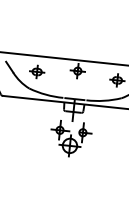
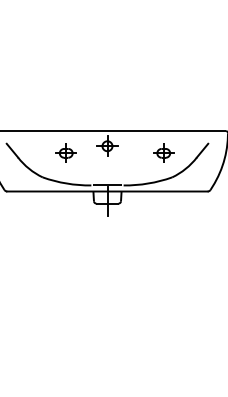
part: (36, 71) -> (65, 152), moved
part: (70, 139) -> (107, 241), removed

